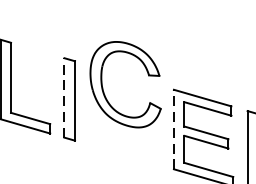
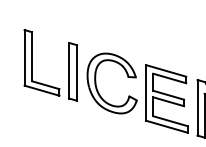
part: (104, 90) -> (97, 87), moved
line: (64, 97) -> (69, 70), dashed -> solid
line: (173, 128) -> (145, 92), dashed -> solid

